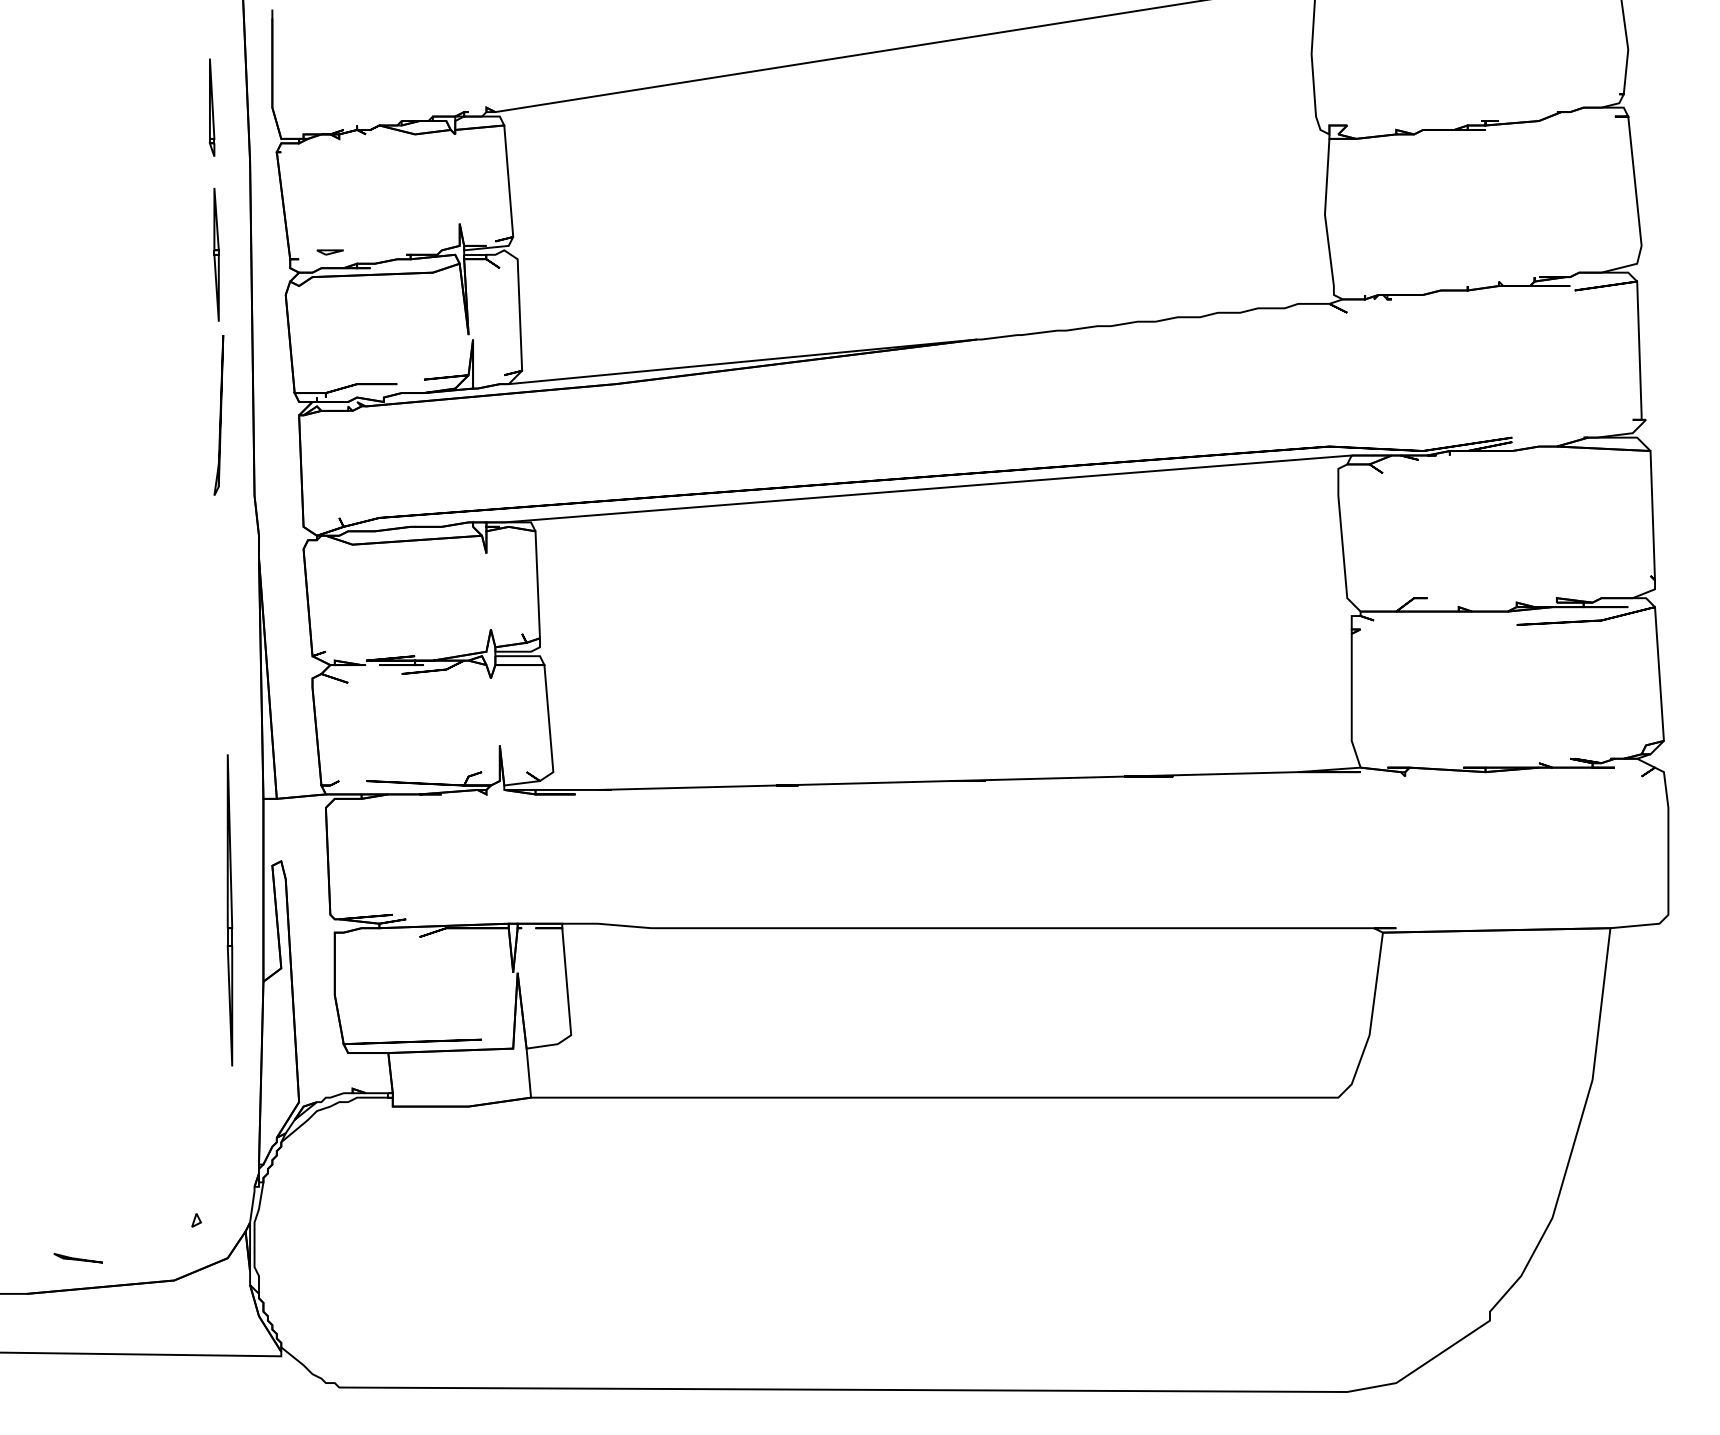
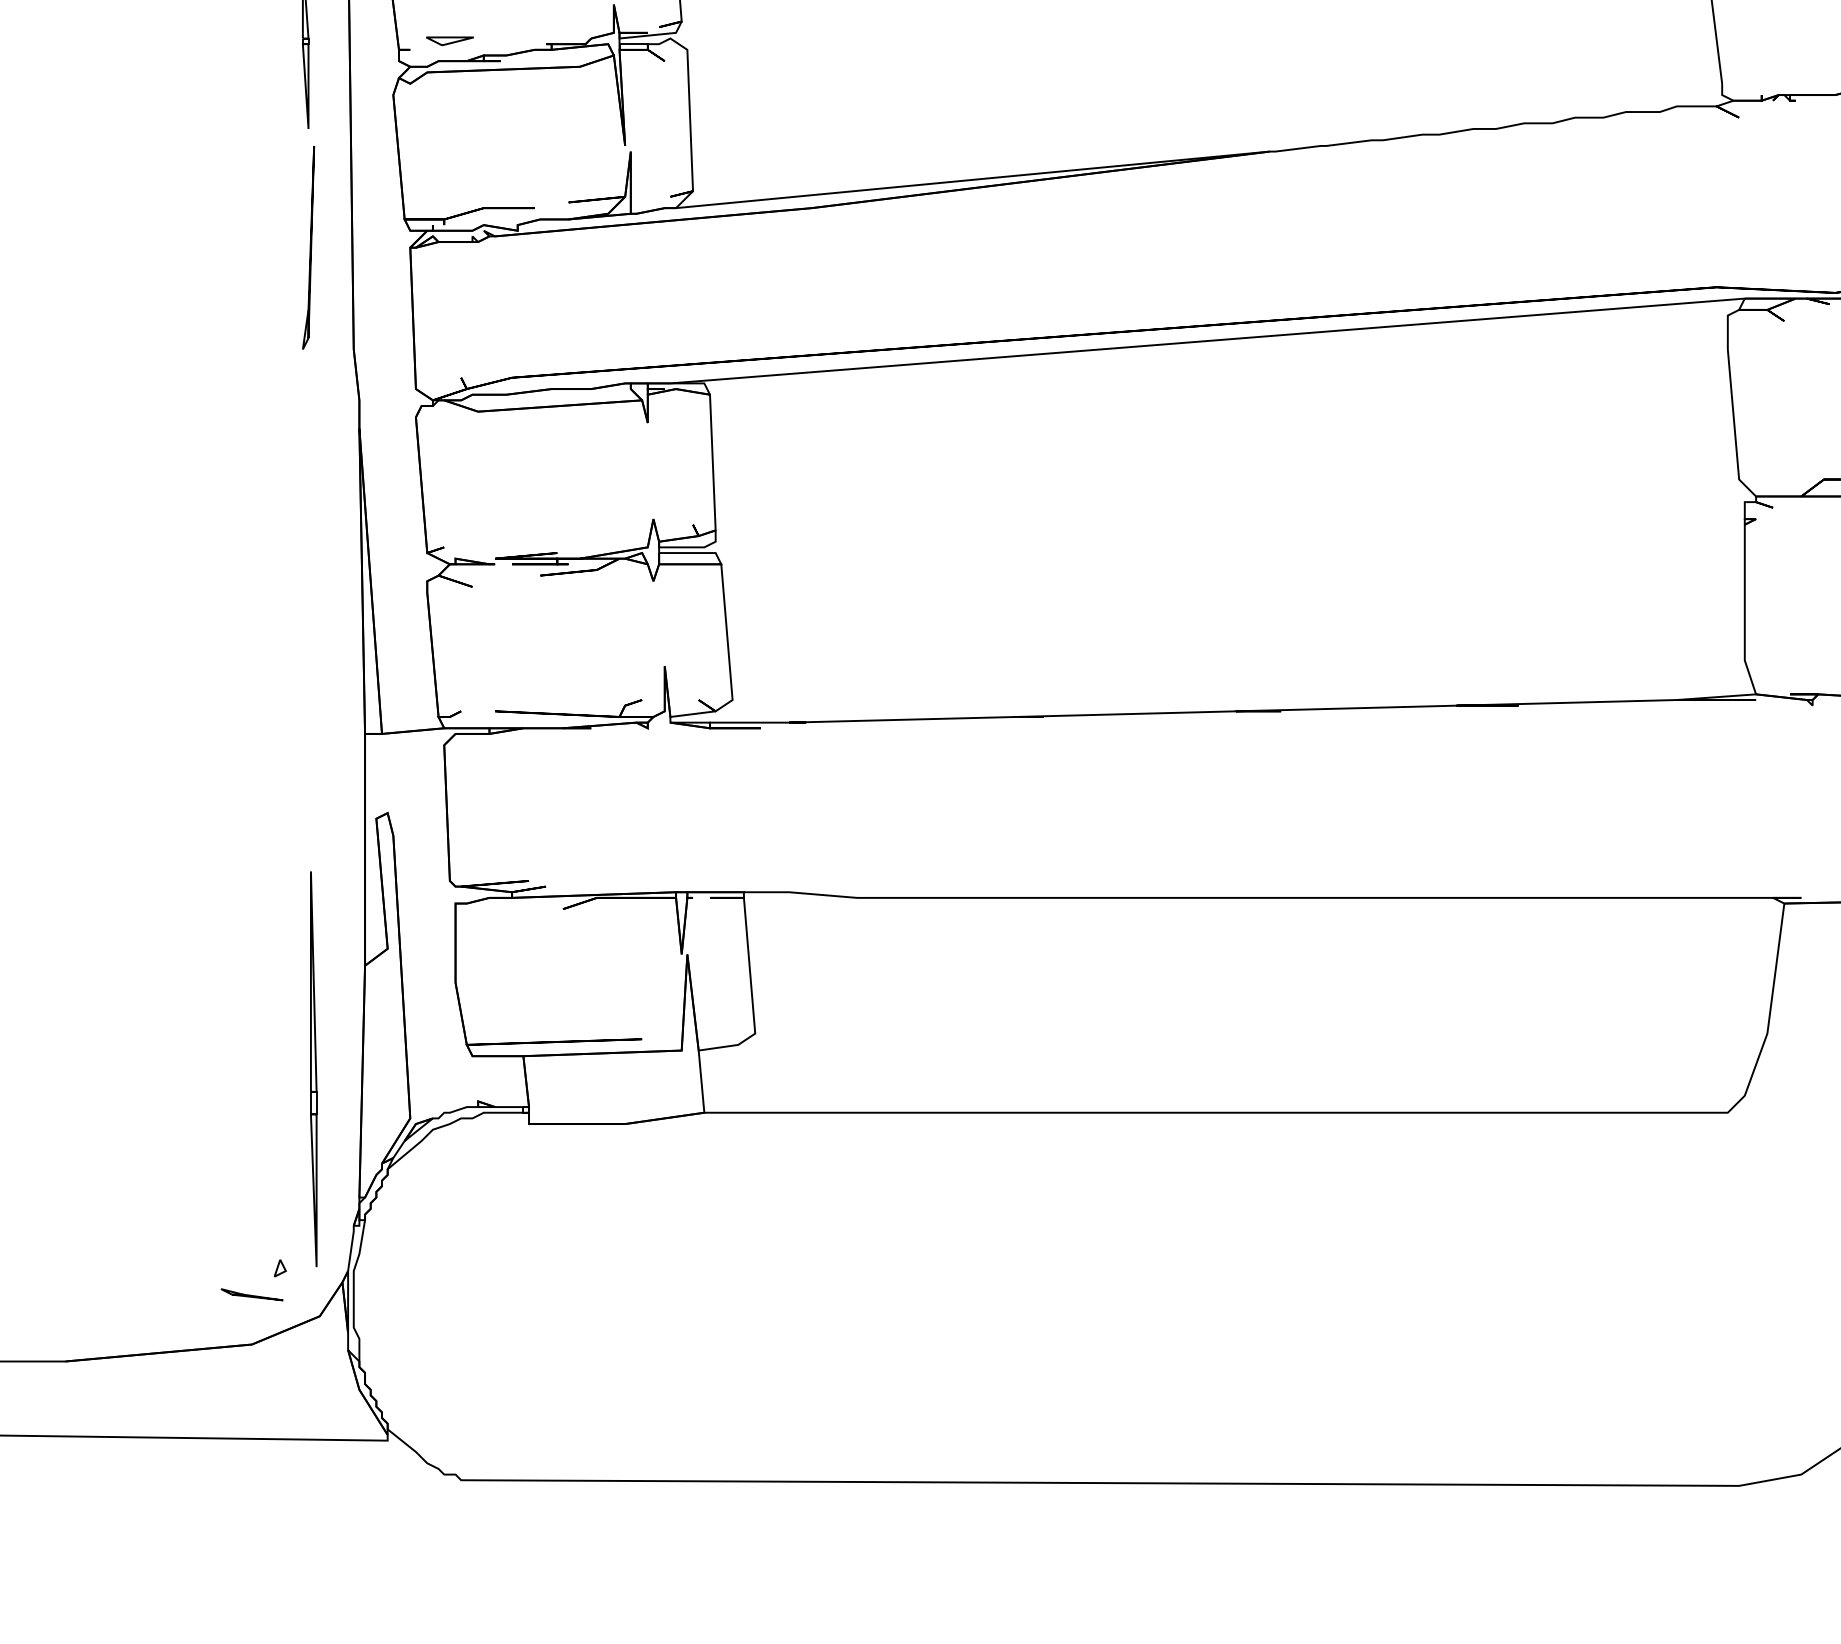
part: (329, 252) -> (448, 41), size x1.4
part: (229, 910) -> (313, 1069), moved
part: (77, 1258) -> (251, 1295), moved

